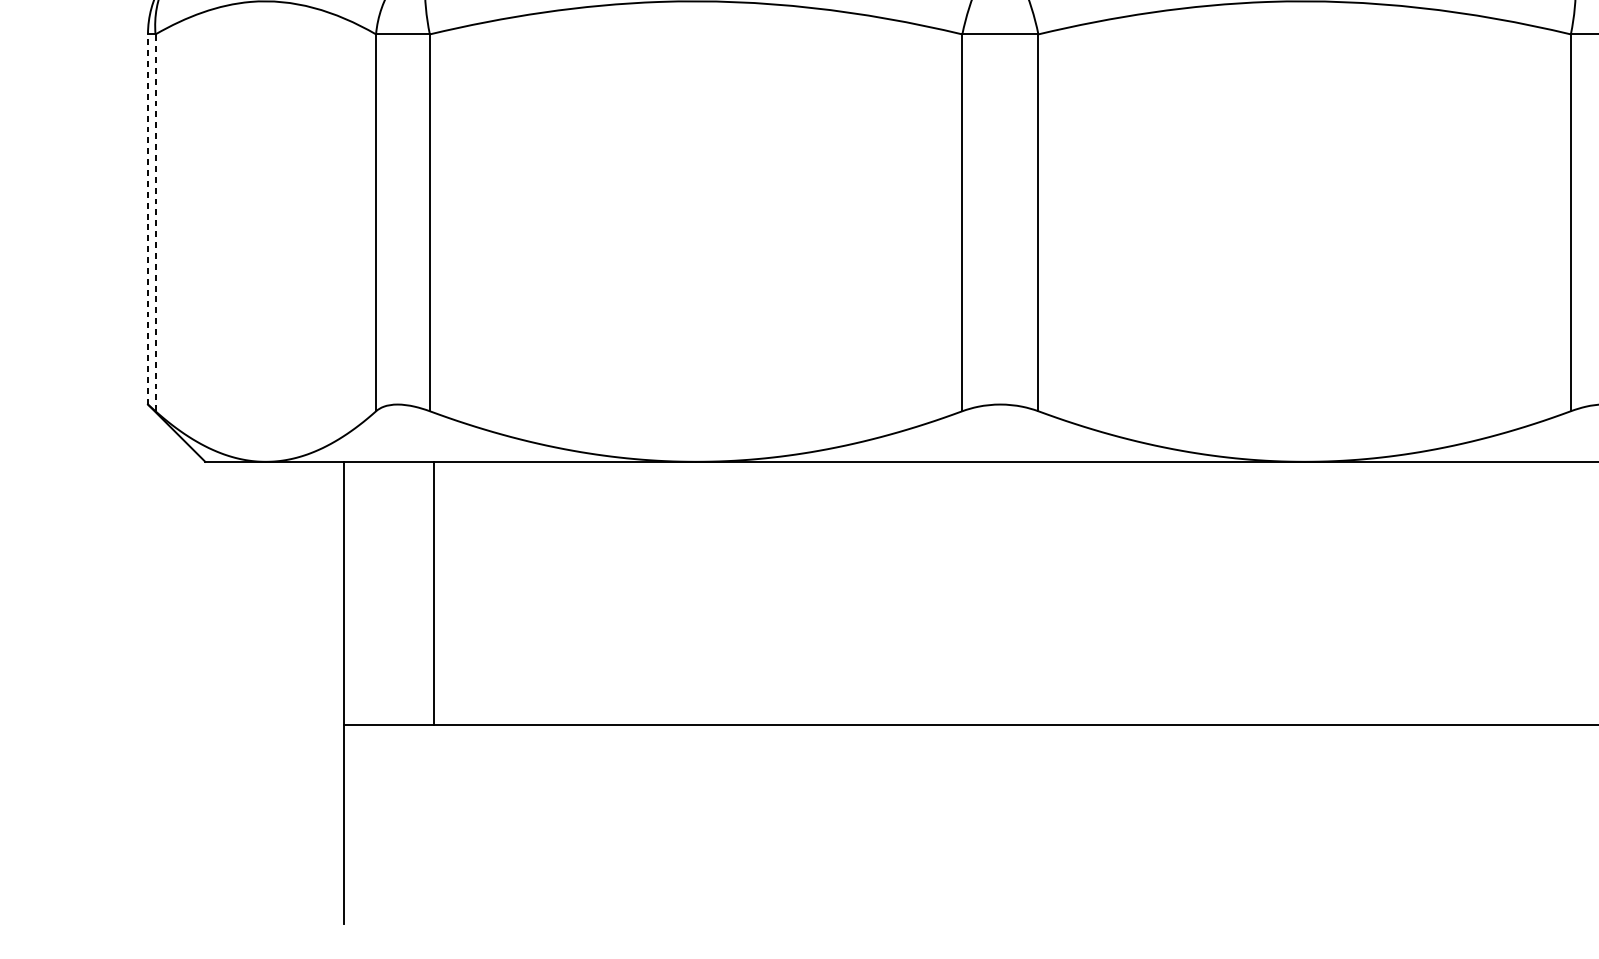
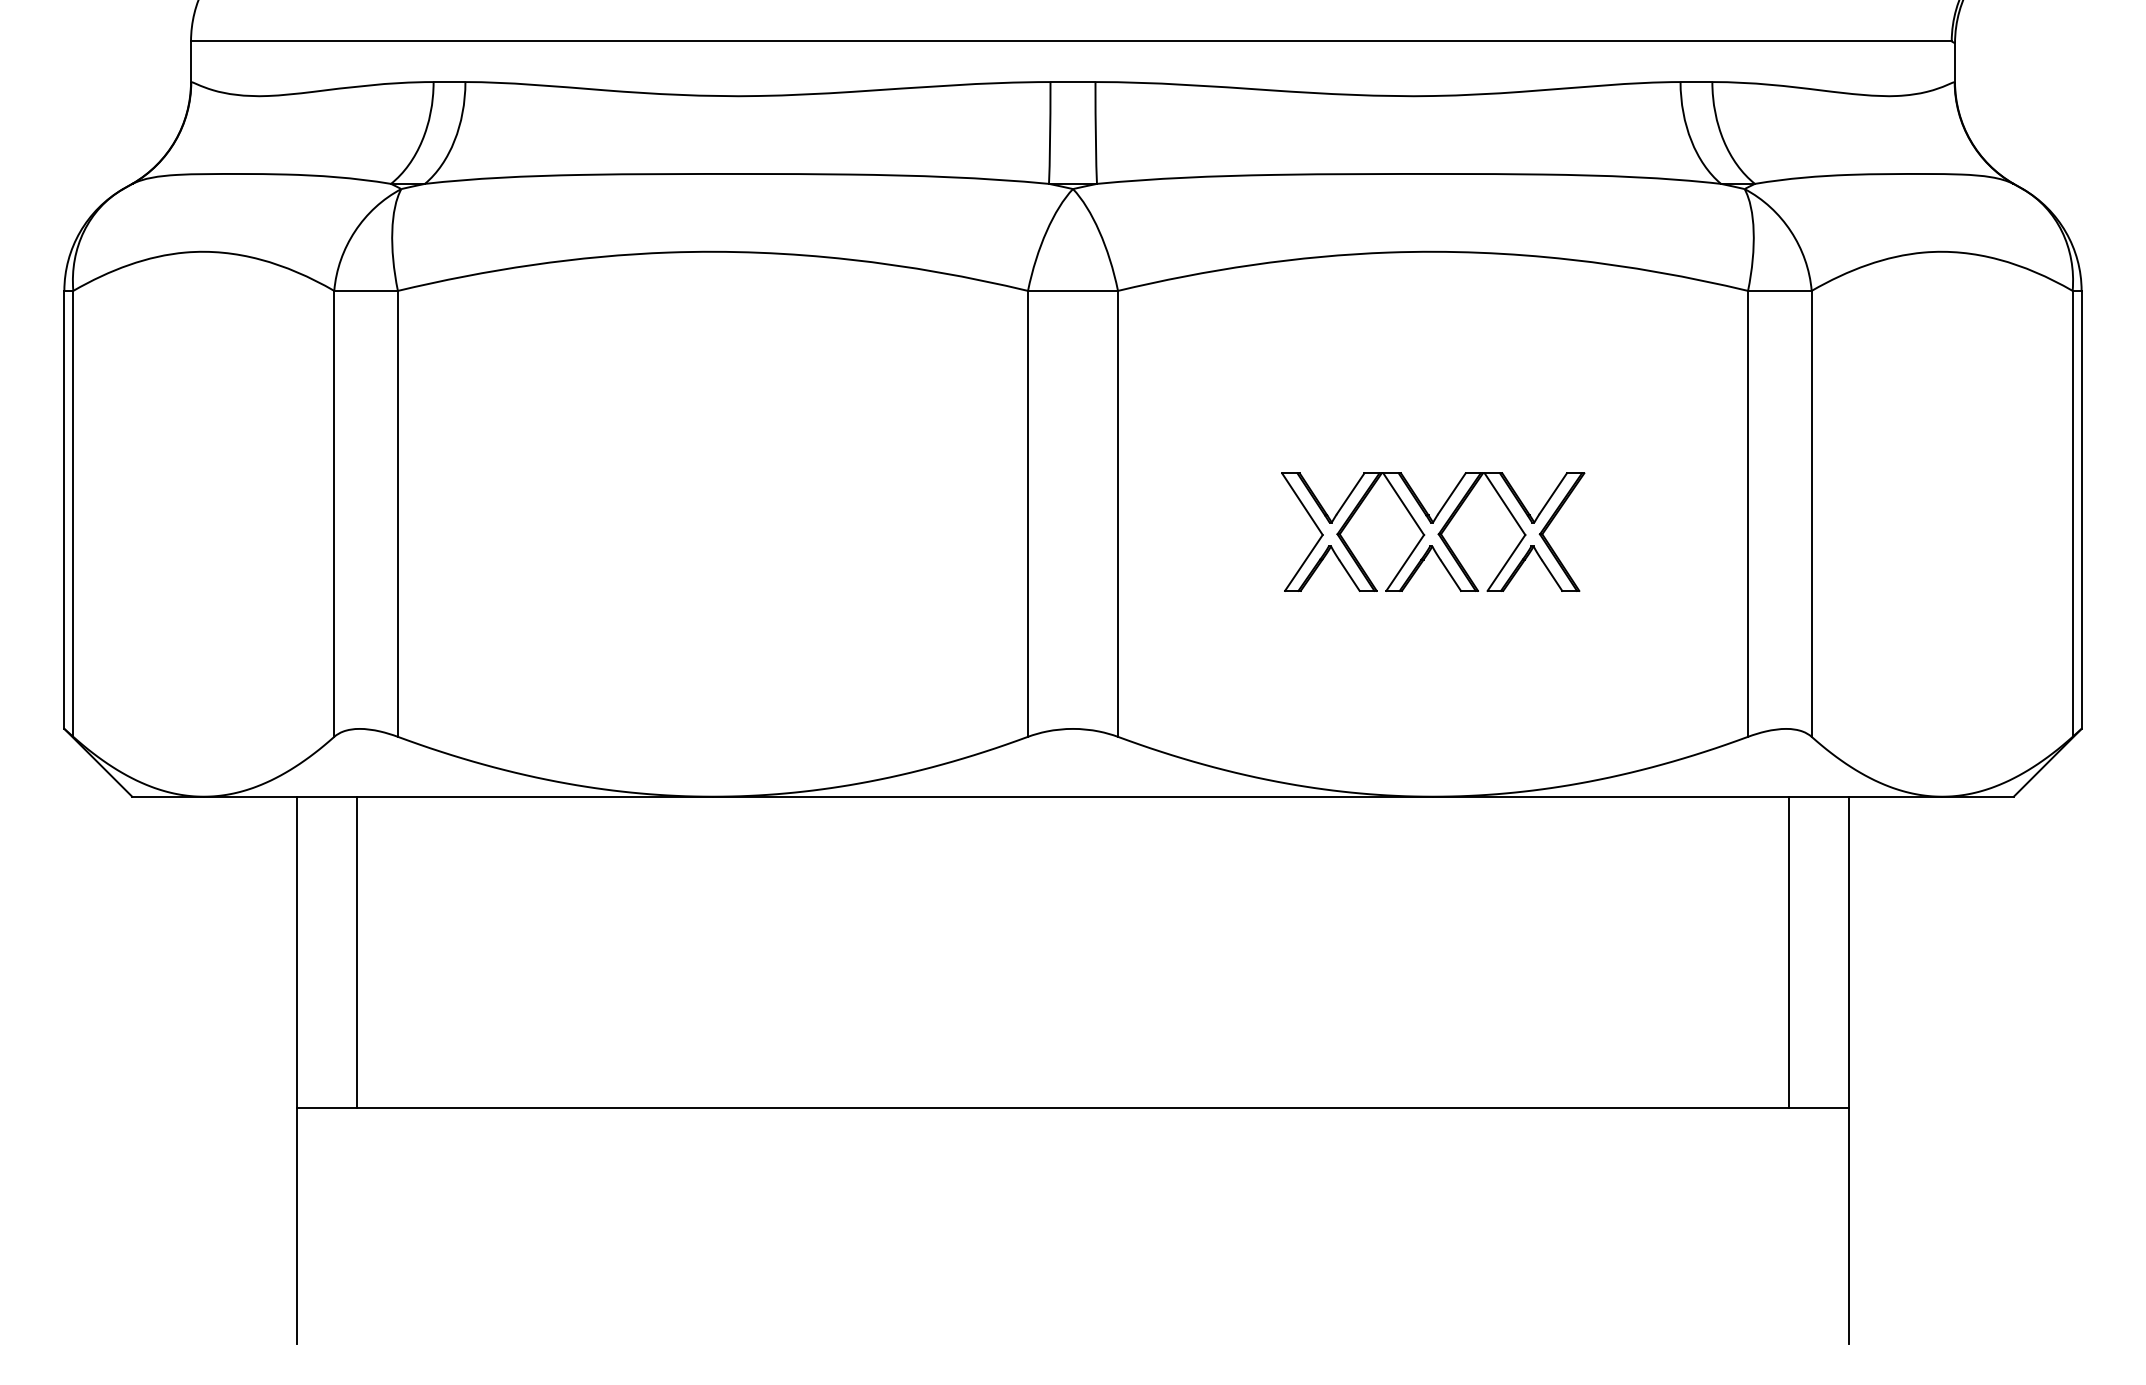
line: (148, 219) -> (64, 509), dashed -> solid
line: (155, 222) -> (73, 513), dashed -> solid
part: (1305, 237) -> (1433, 531), added
line: (433, 593) -> (356, 952), moved

